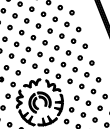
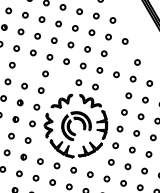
circle: (11, 55) -> (28, 69), removed
circle: (80, 57) -> (120, 57), removed
circle: (34, 66) -> (61, 78), removed
circle: (69, 81) -> (111, 91), removed

